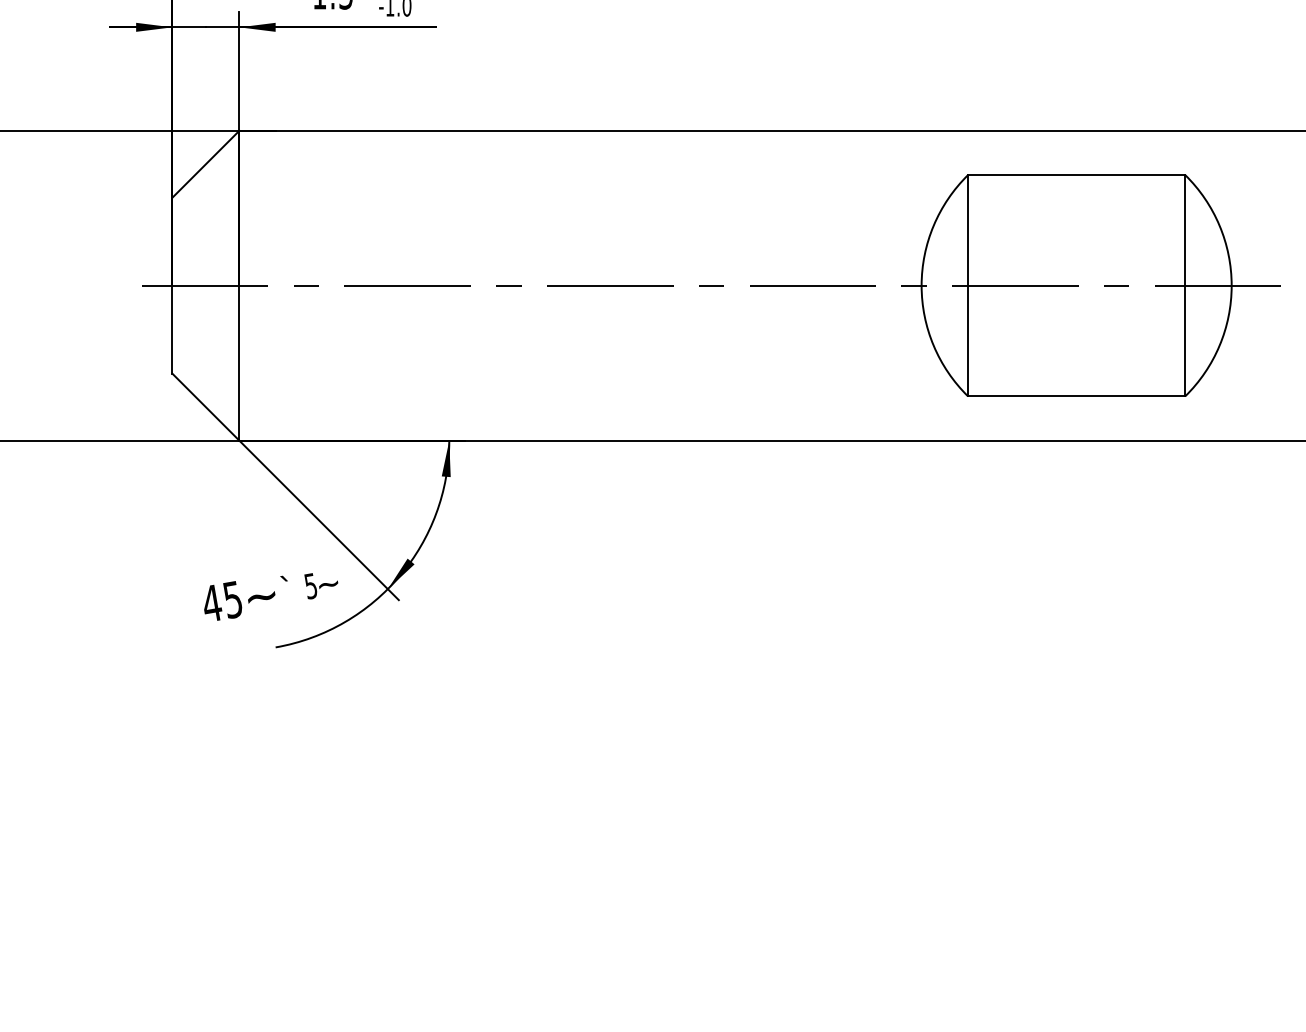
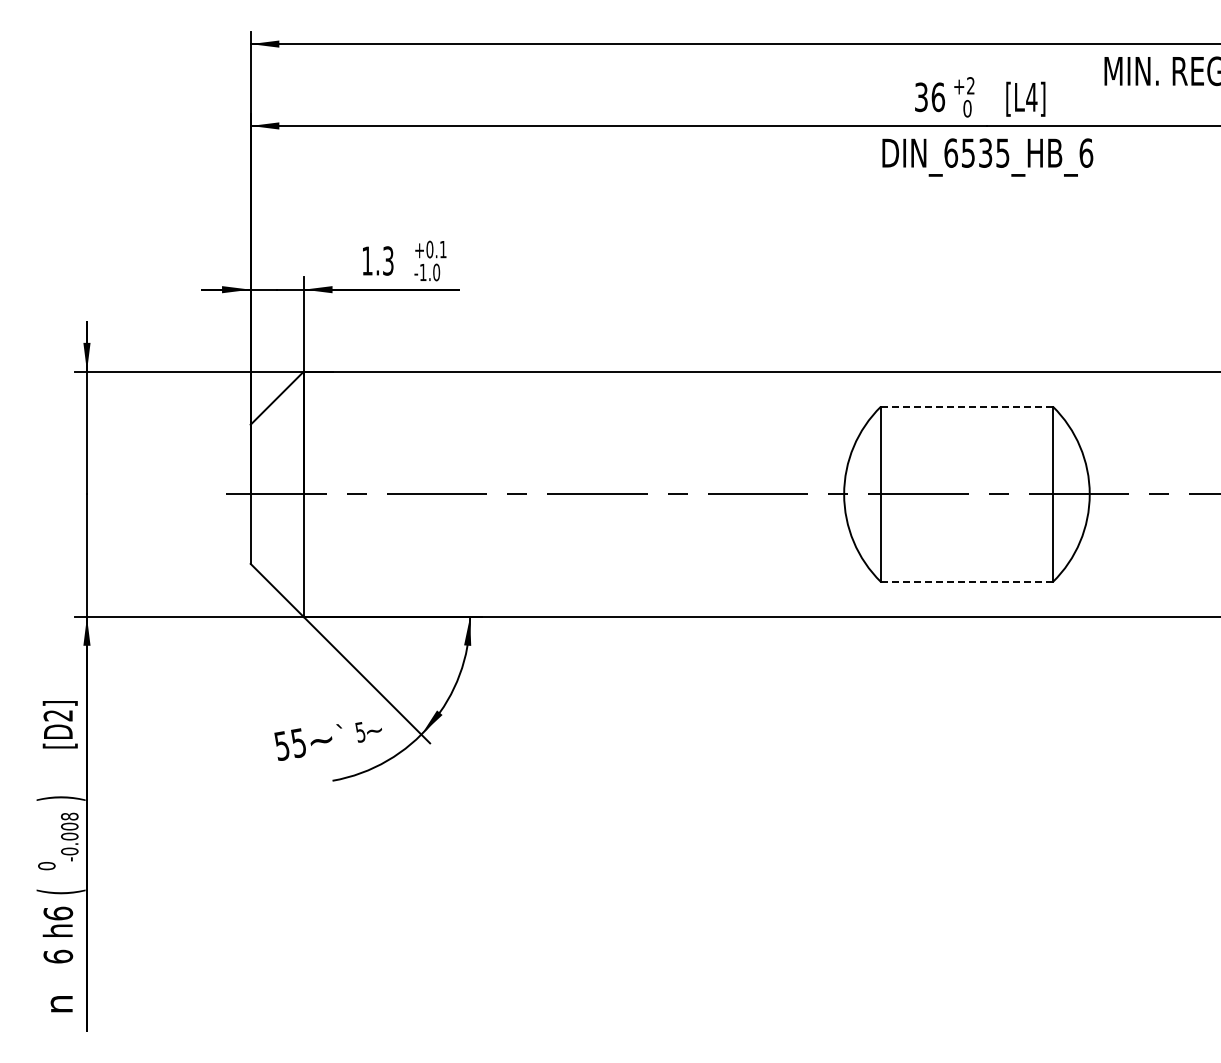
line: (1076, 174) -> (966, 406), solid -> dashed
line: (1076, 397) -> (966, 582), solid -> dashed
text: (212, 602) -> (282, 745), 45 -> 55

